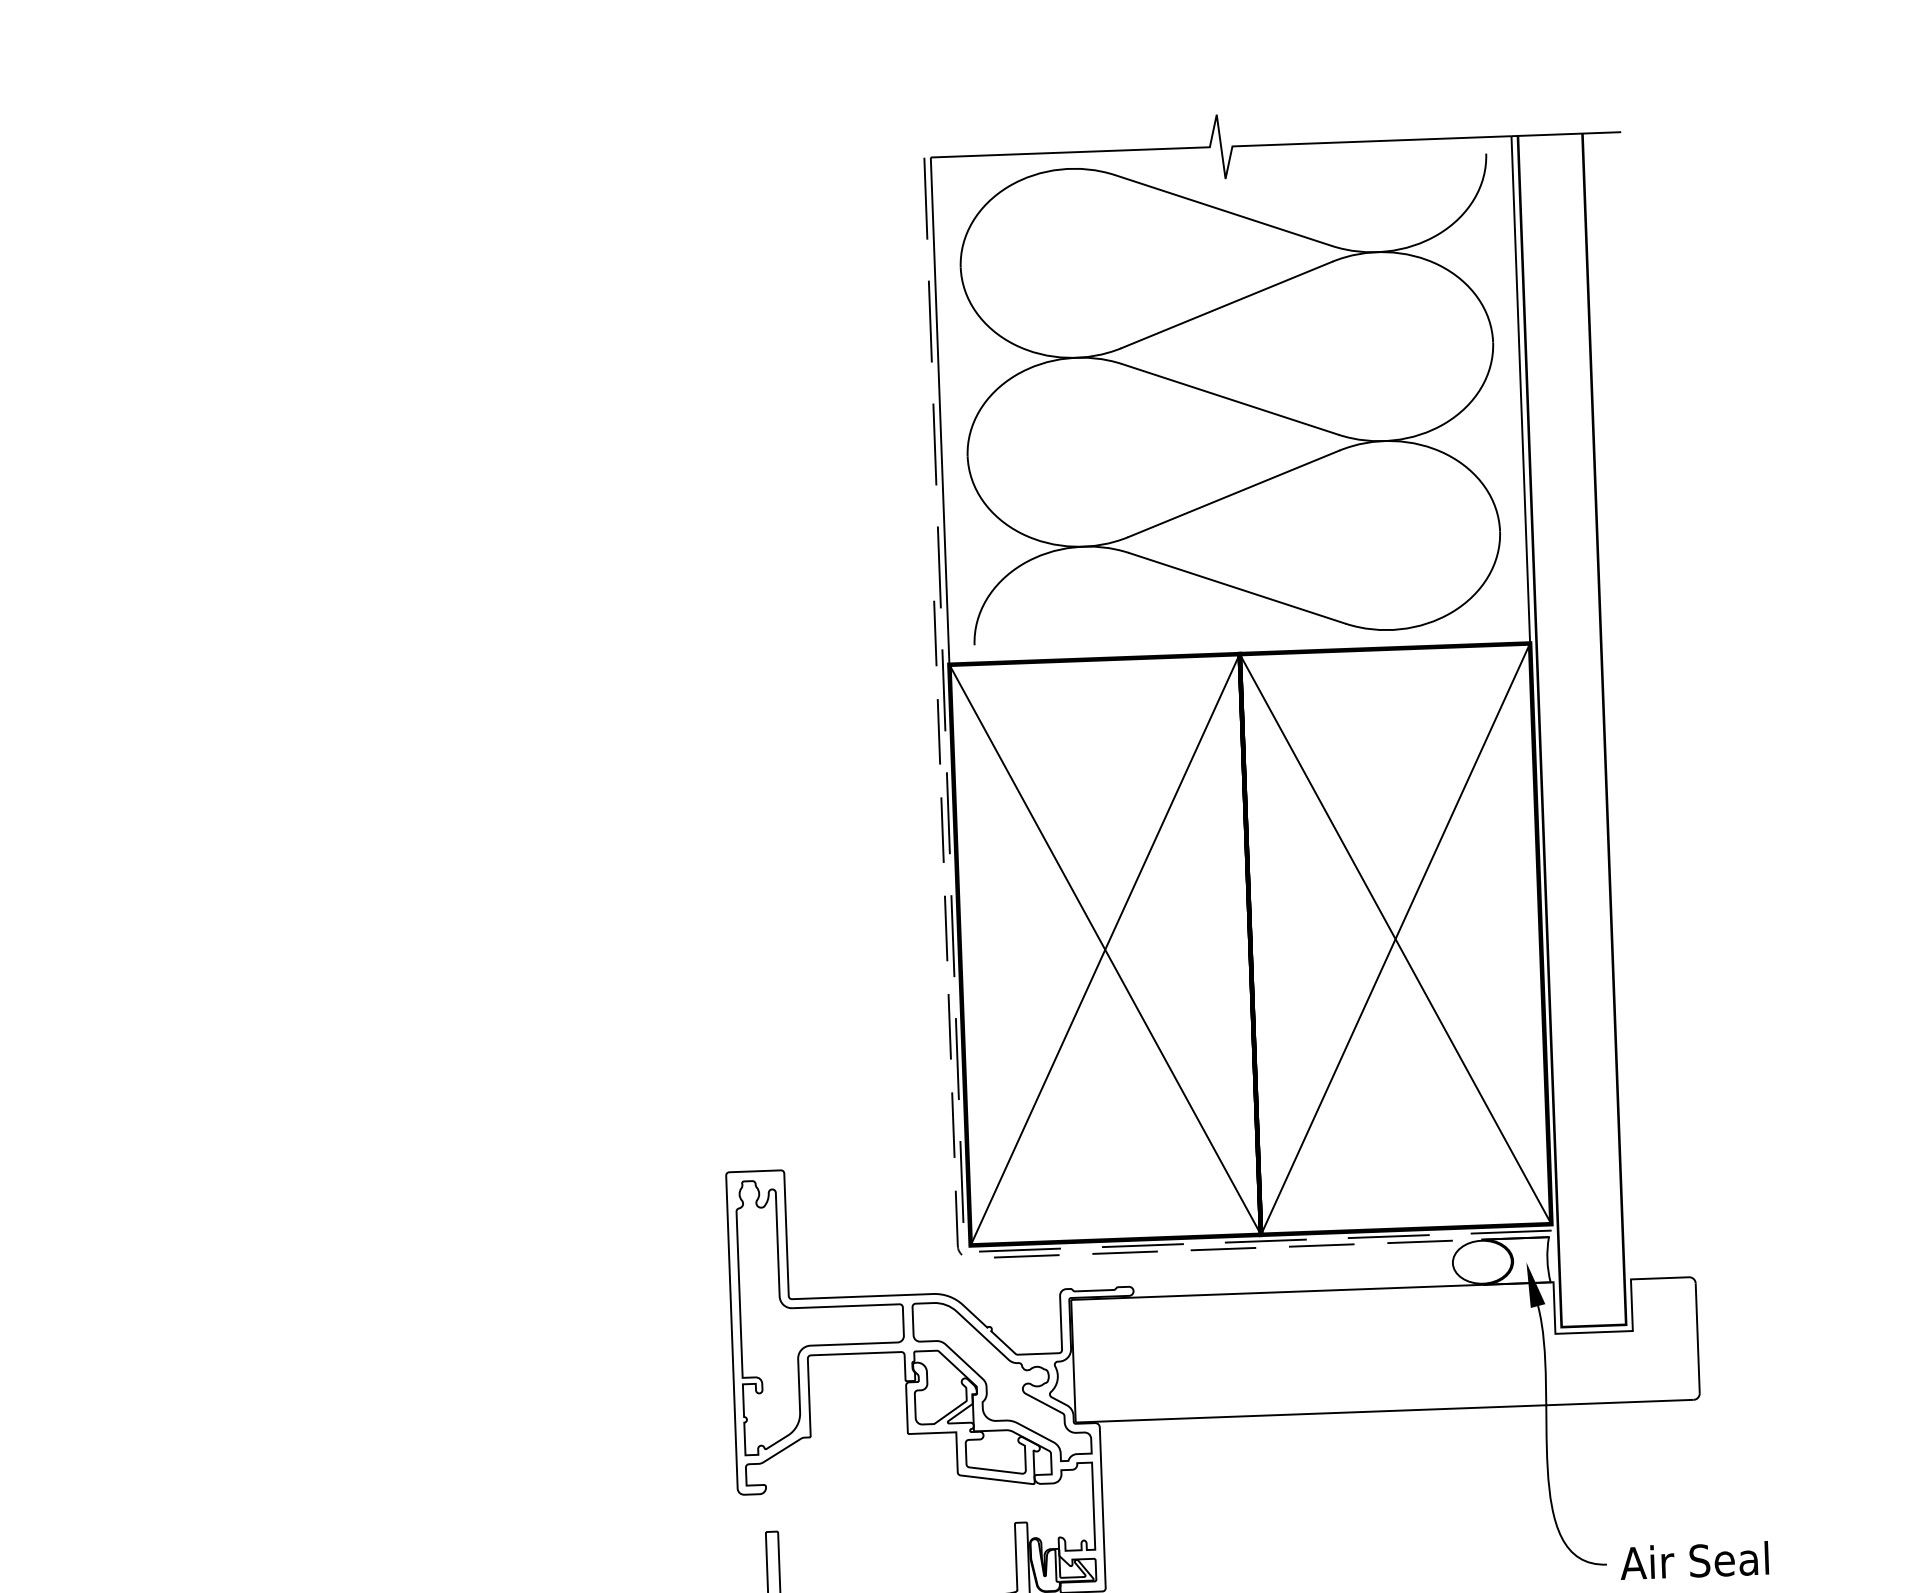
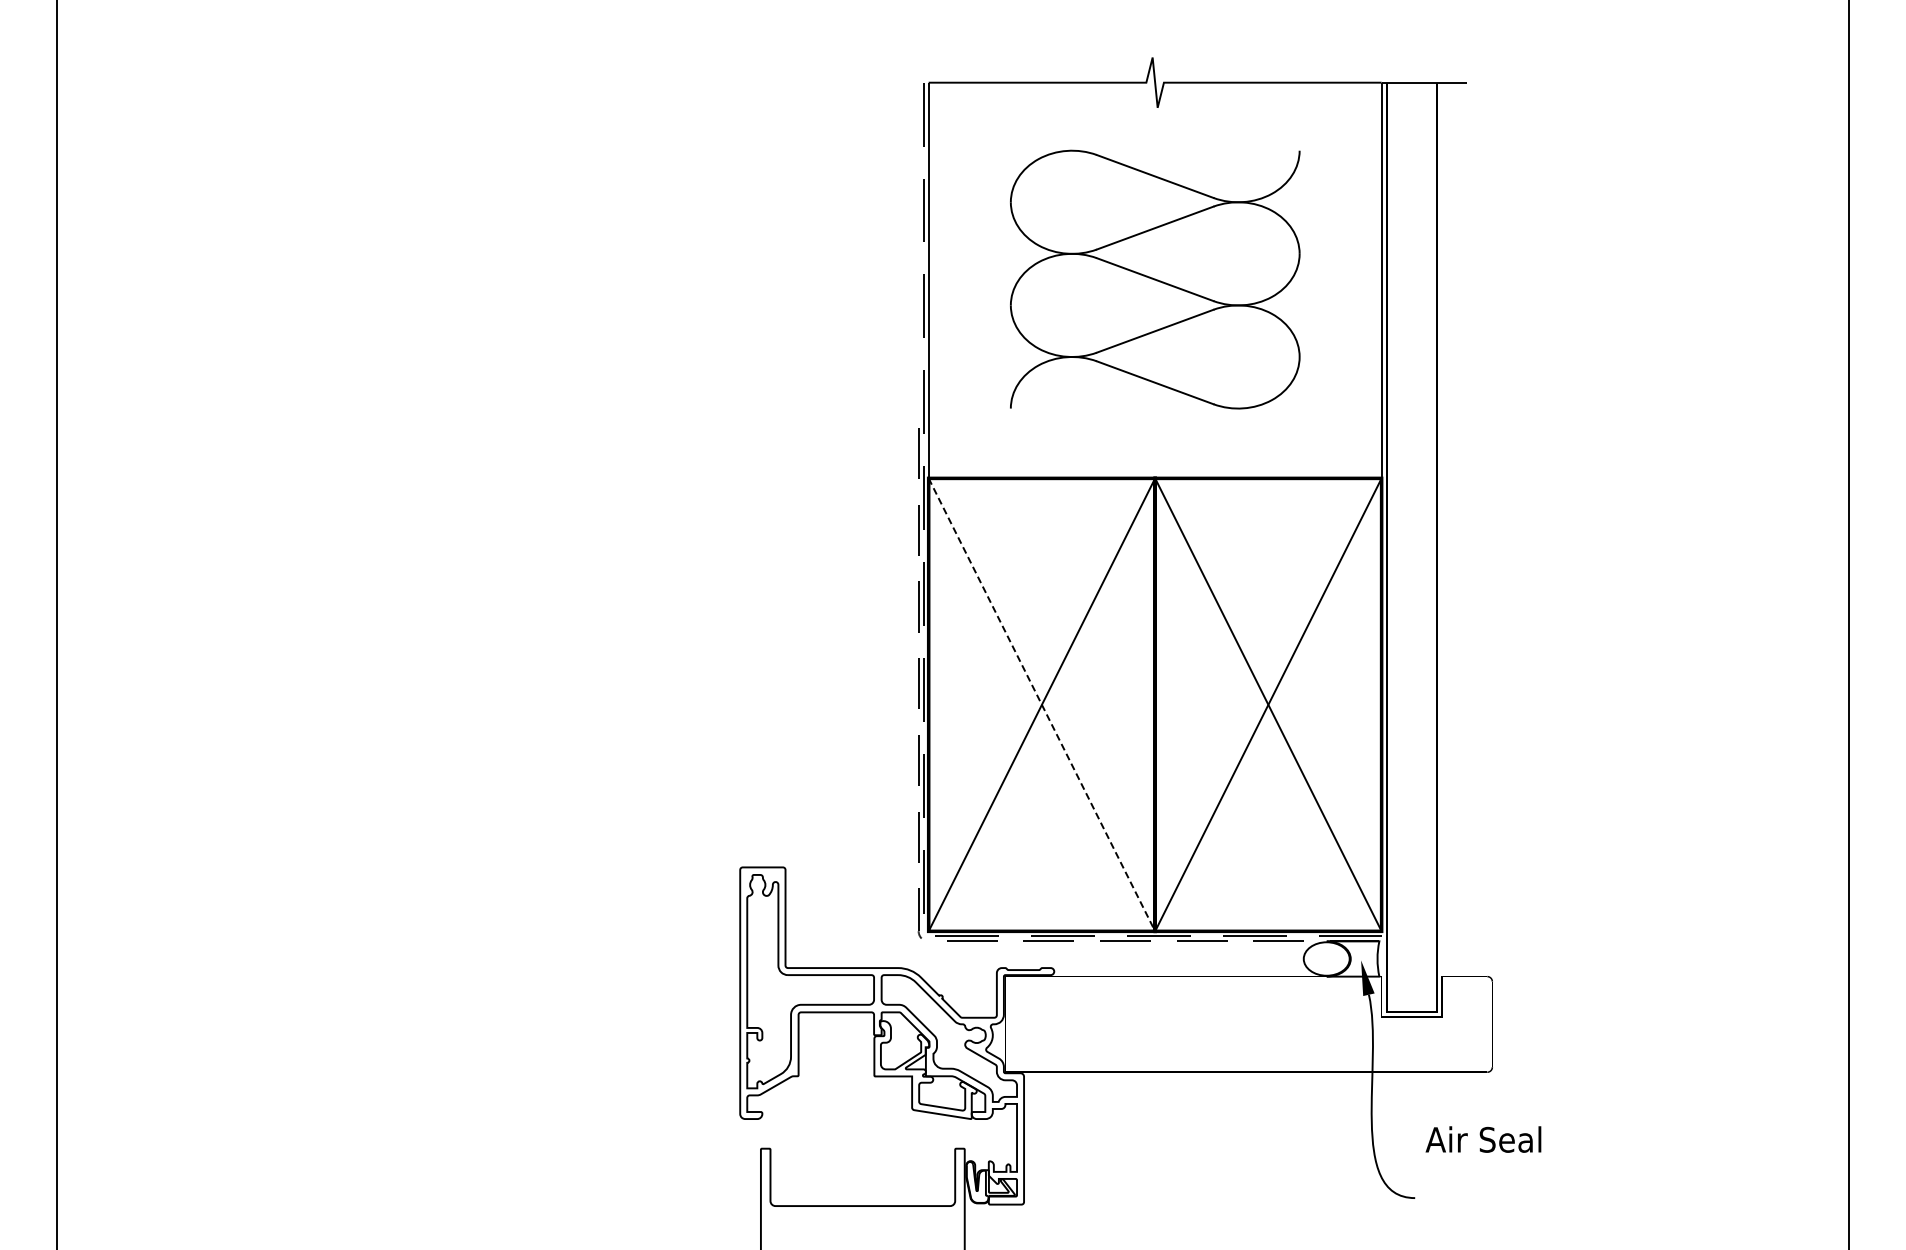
part: (1230, 399) -> (1155, 279), size x0.7
line: (1106, 950) -> (1042, 705), solid -> dashed
text: (1694, 1560) -> (1483, 1139), moved

